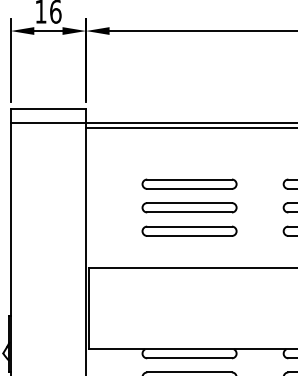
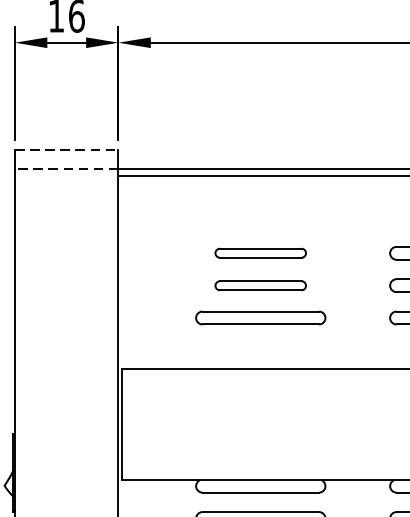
line: (48, 108) -> (66, 149), solid -> dashed
line: (48, 123) -> (66, 169), solid -> dashed
part: (189, 183) -> (260, 252), size x0.7
part: (189, 207) -> (260, 285), size x0.7

